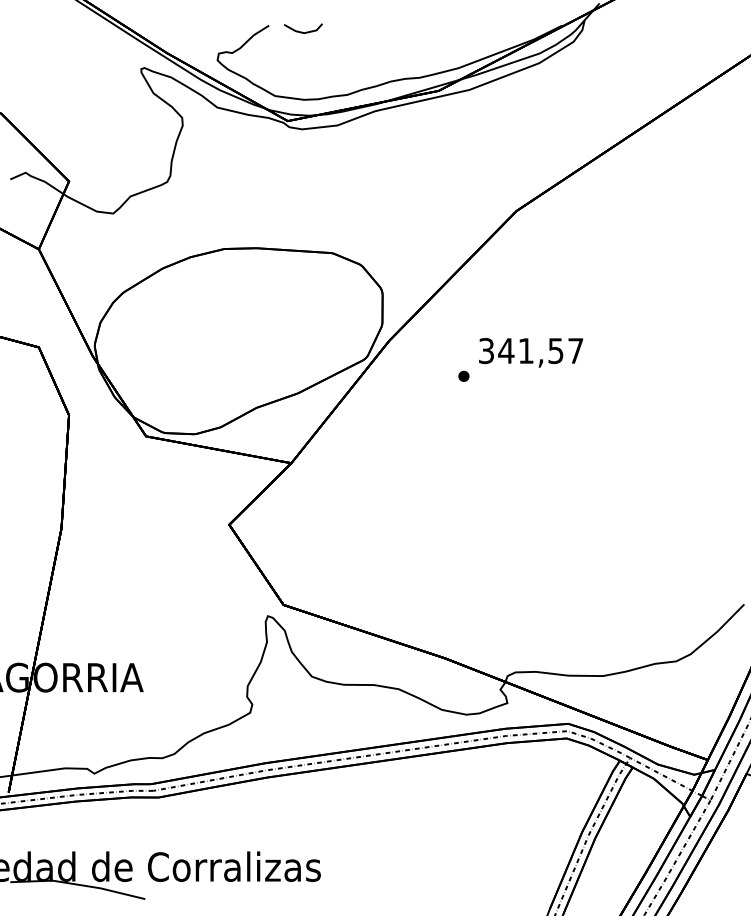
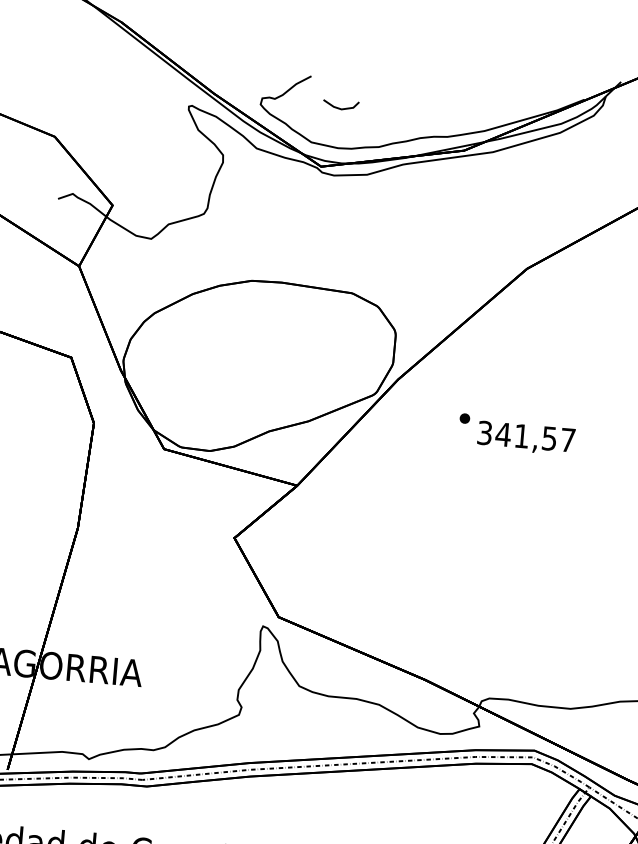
line: (302, 31) -> (340, 107), moved
text: (531, 352) -> (526, 438), moved

